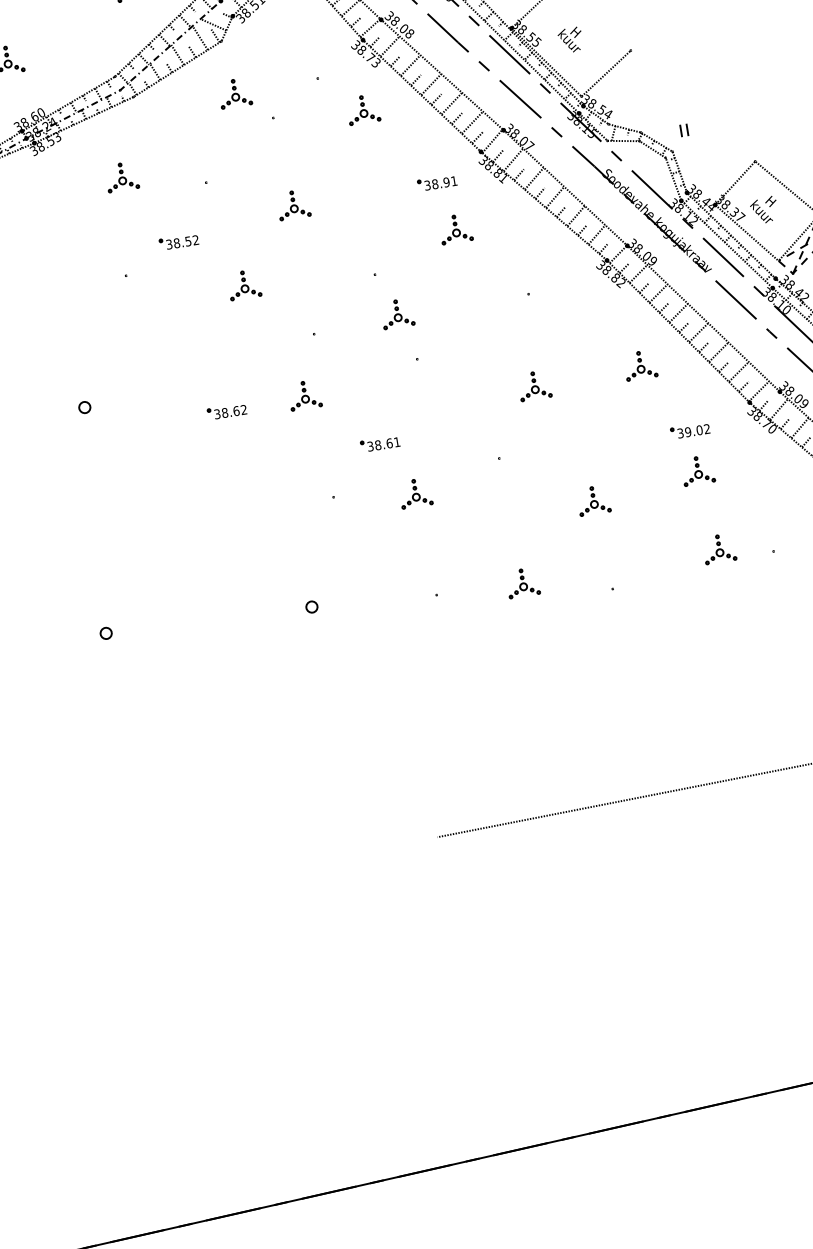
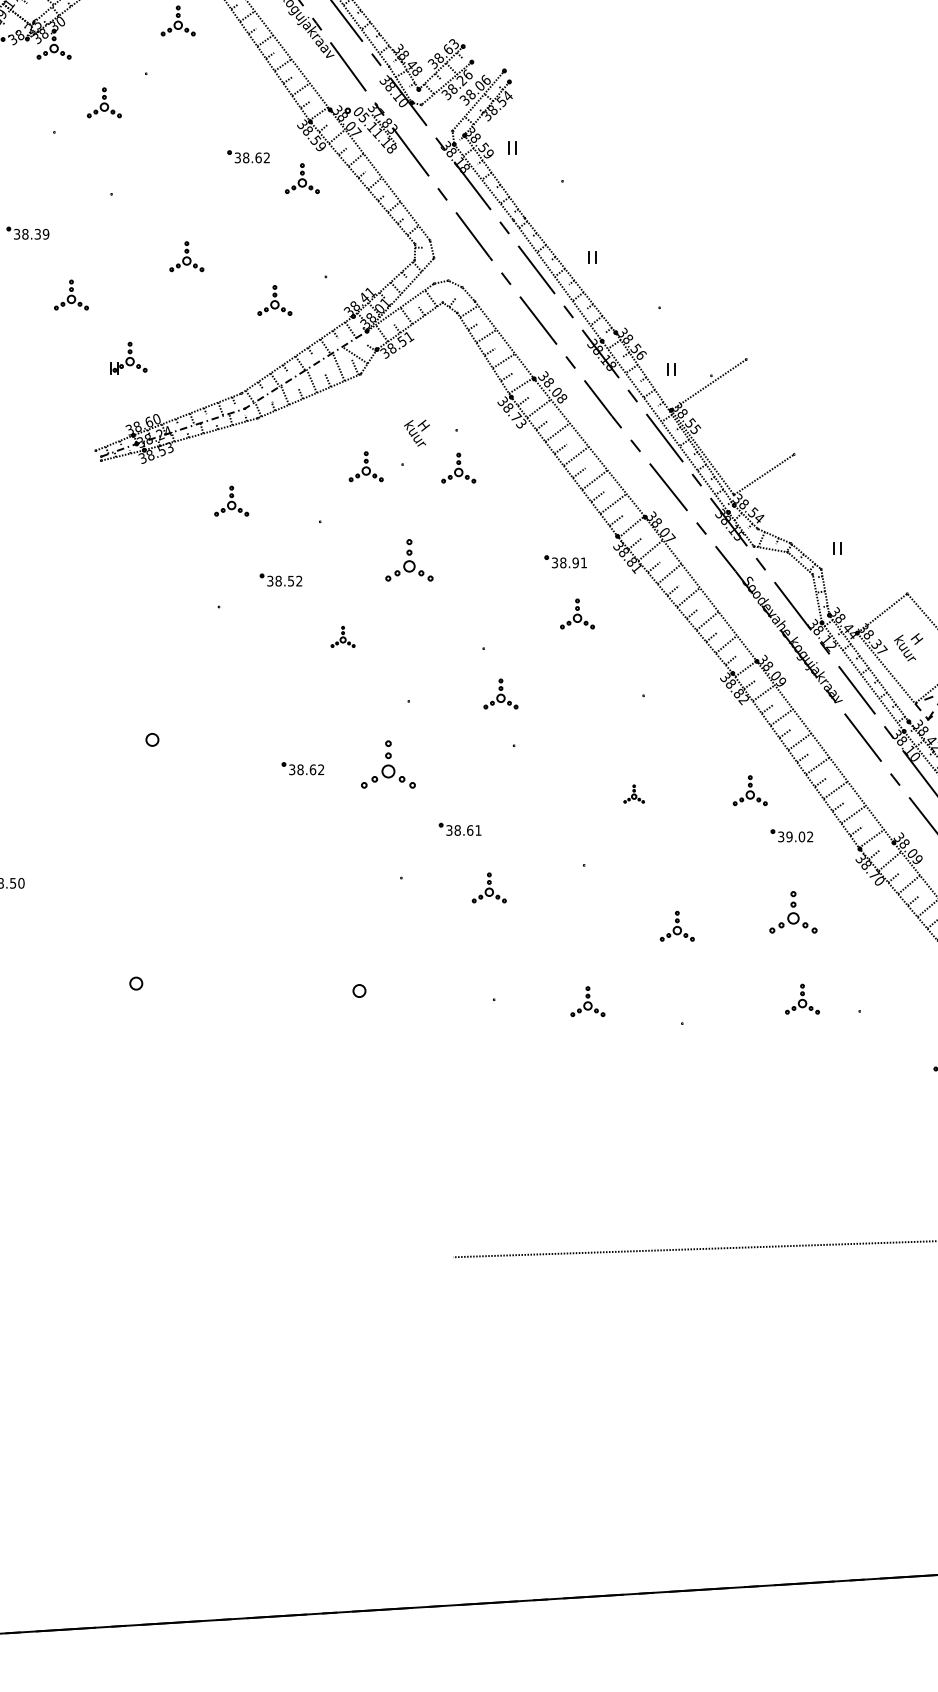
text: (570, 39) -> (416, 432), moved
part: (234, 93) -> (365, 466), moved
part: (363, 109) -> (458, 467), moved
part: (292, 205) -> (408, 560), size x1.4
part: (243, 284) -> (342, 636), size x0.7
part: (533, 385) -> (633, 793), size x0.6
part: (304, 395) -> (388, 764), size x1.6
part: (689, 430) -> (791, 835), moved
part: (697, 470) -> (792, 912), size x1.4

